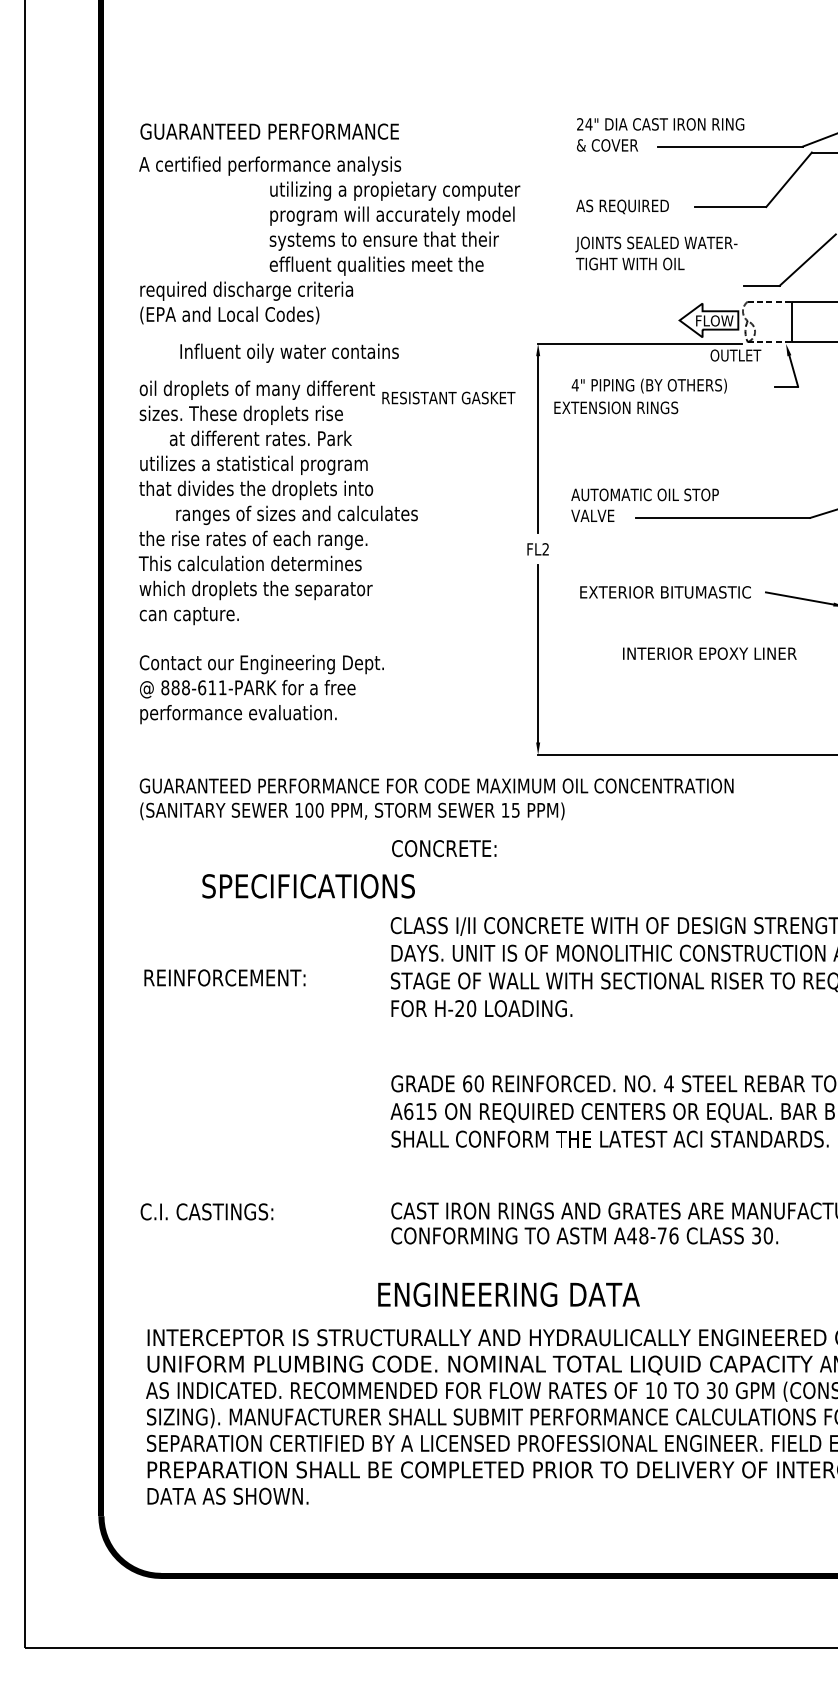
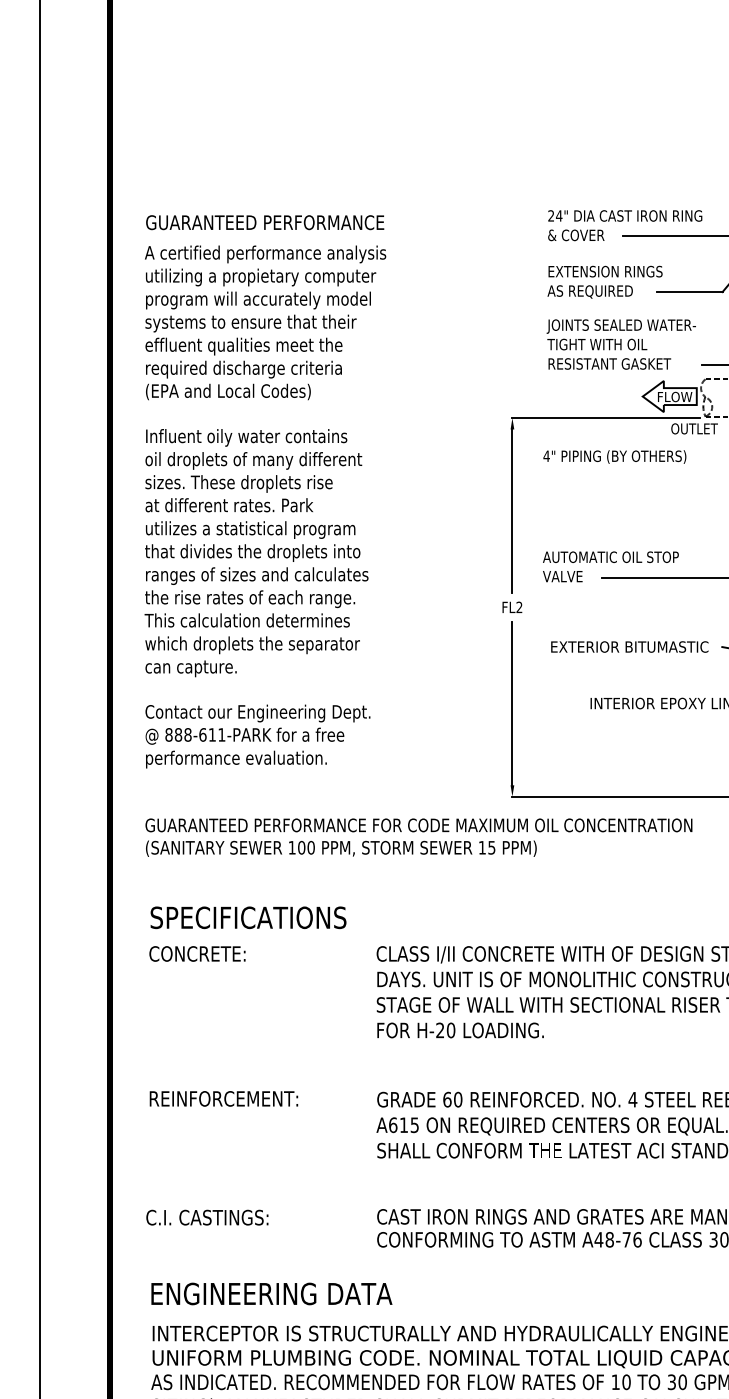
text: (394, 228) -> (260, 311), moved
text: (289, 352) -> (246, 437), moved
text: (448, 397) -> (609, 363), moved
text: (616, 407) -> (605, 271), moved
text: (260, 438) -> (229, 505), moved
text: (296, 514) -> (256, 575), moved
text: (444, 848) -> (197, 953), moved
text: (308, 886) -> (248, 917), moved
text: (224, 977) -> (223, 1098), moved
text: (508, 1294) -> (271, 1293), moved

